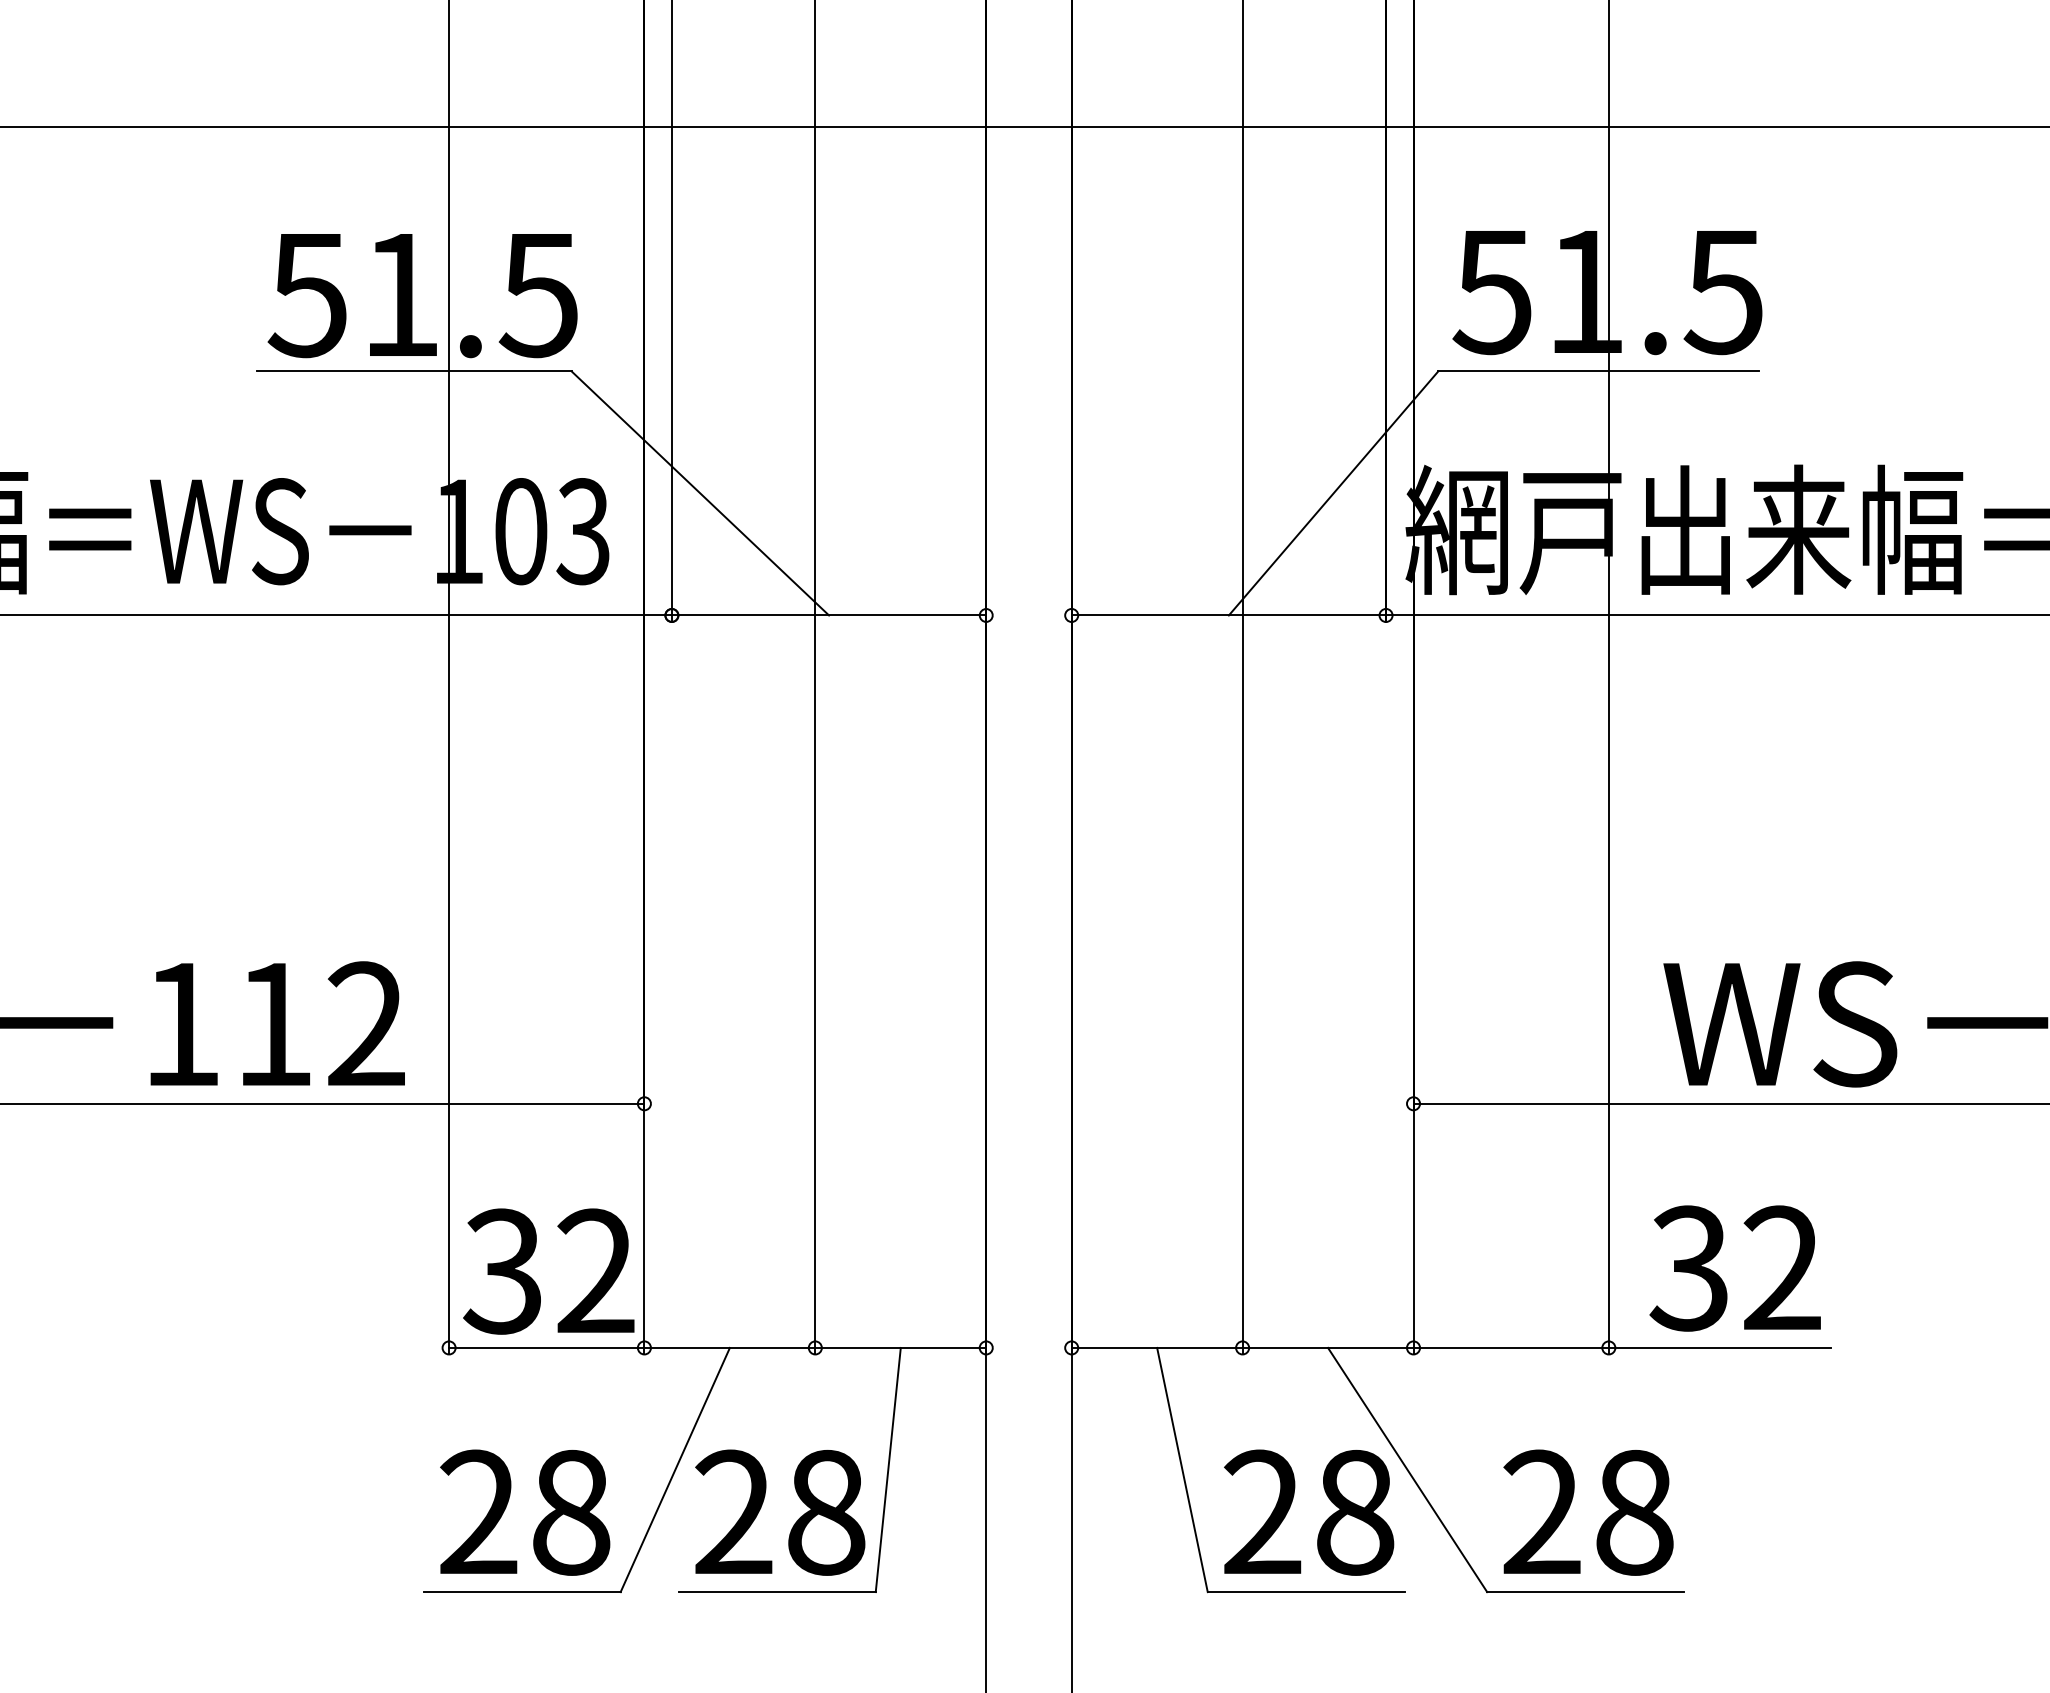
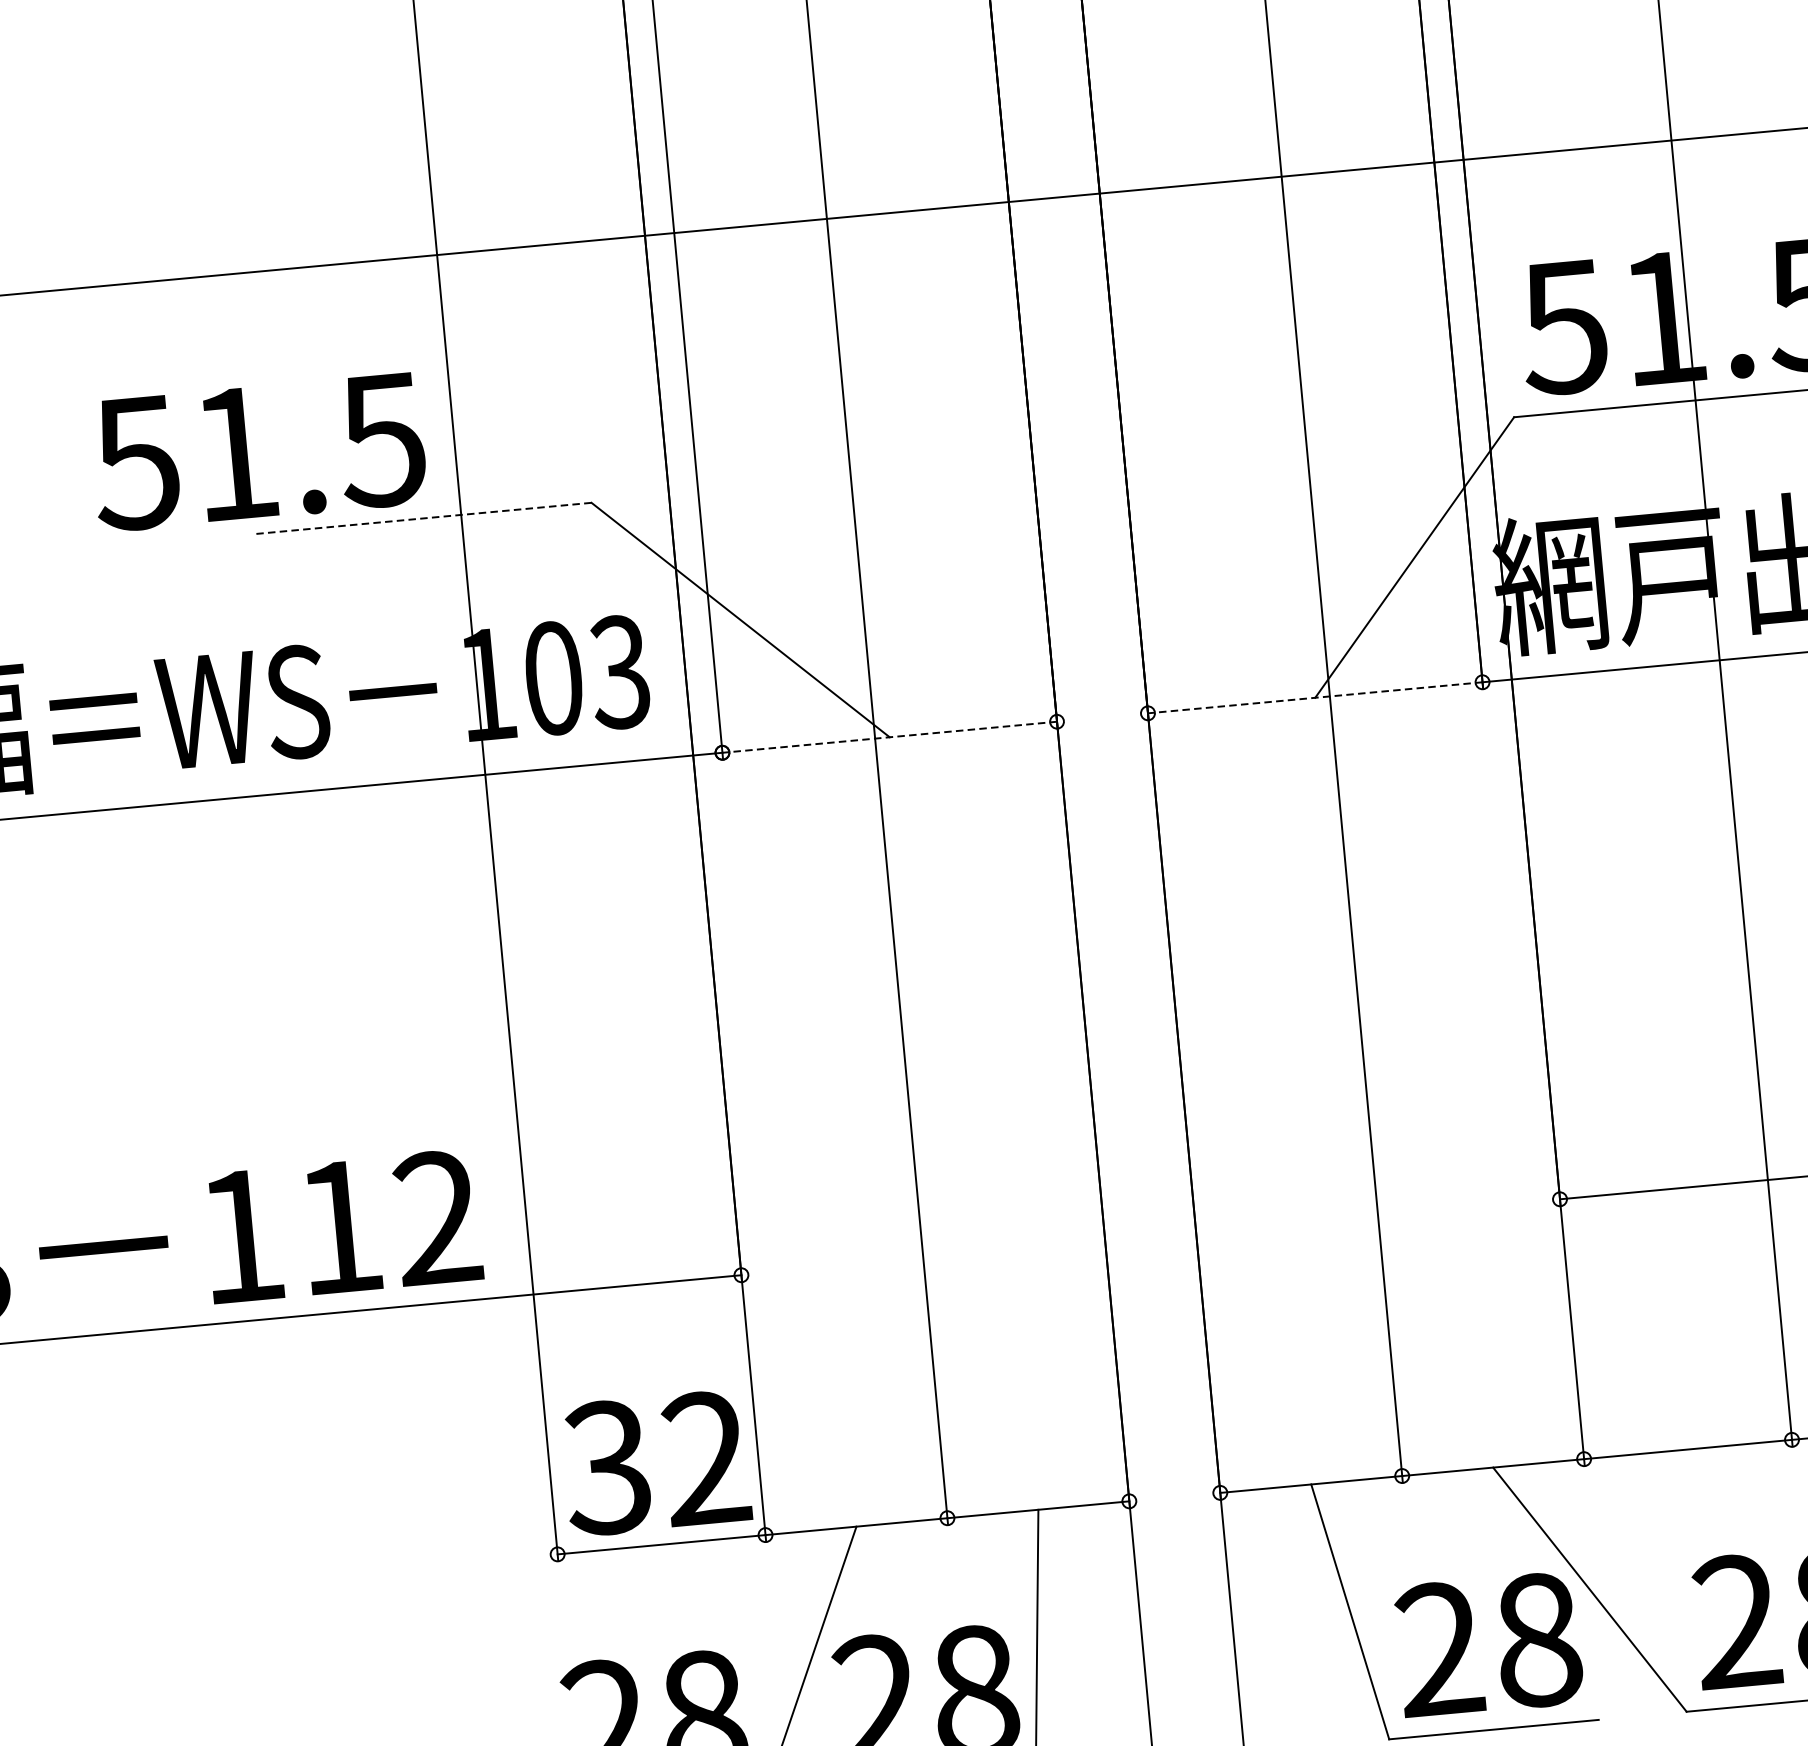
text: (422, 296) -> (258, 453), moved
line: (413, 371) -> (423, 518), solid -> dashed
line: (828, 615) -> (889, 737), solid -> dashed
line: (1228, 615) -> (1314, 697), solid -> dashed

